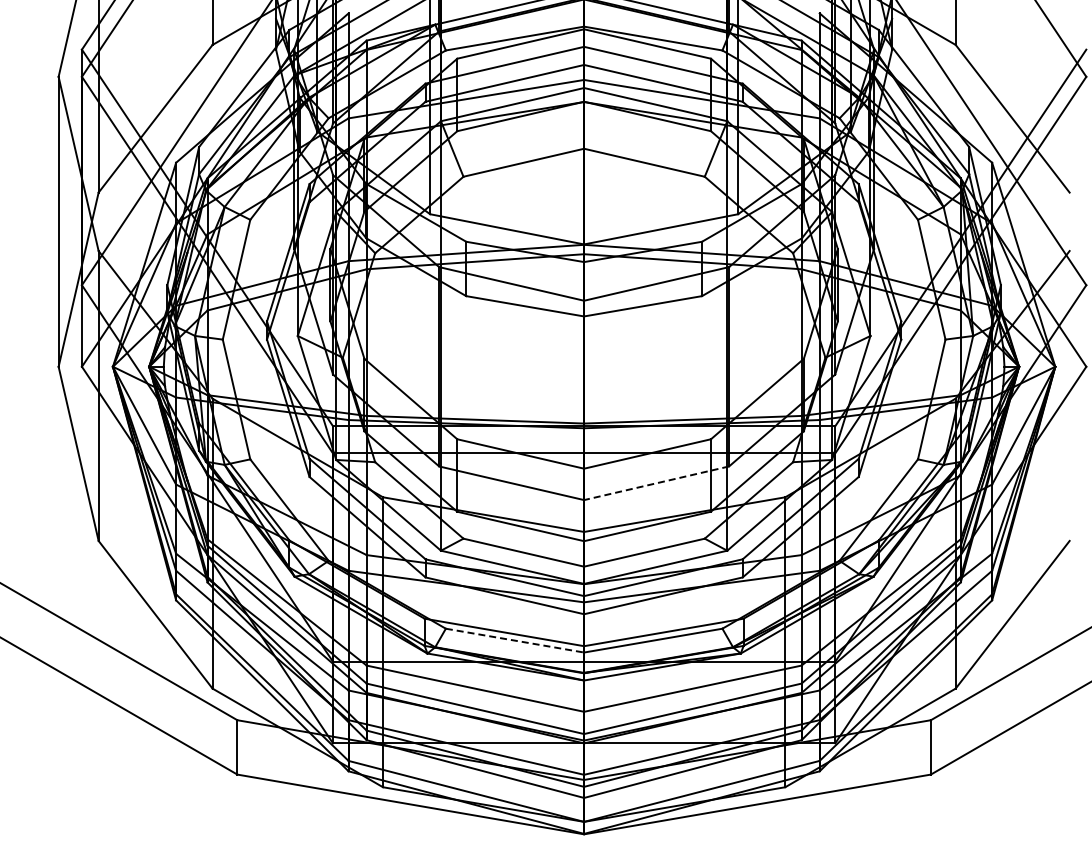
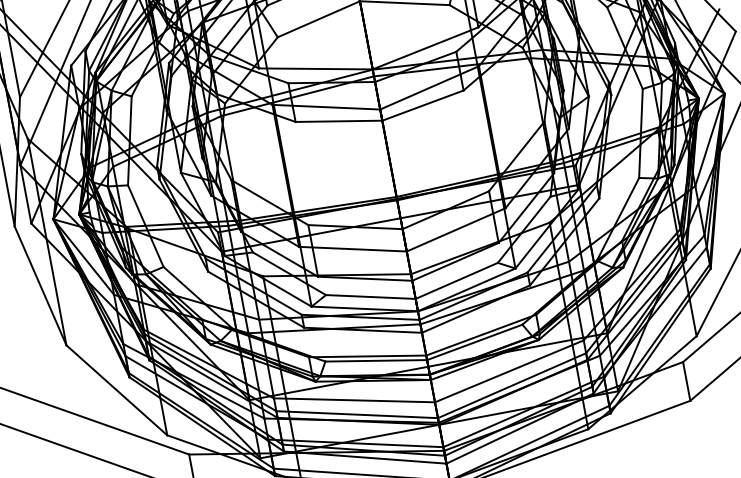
line: (656, 483) -> (456, 230), dashed -> solid
line: (515, 640) -> (376, 360), dashed -> solid

